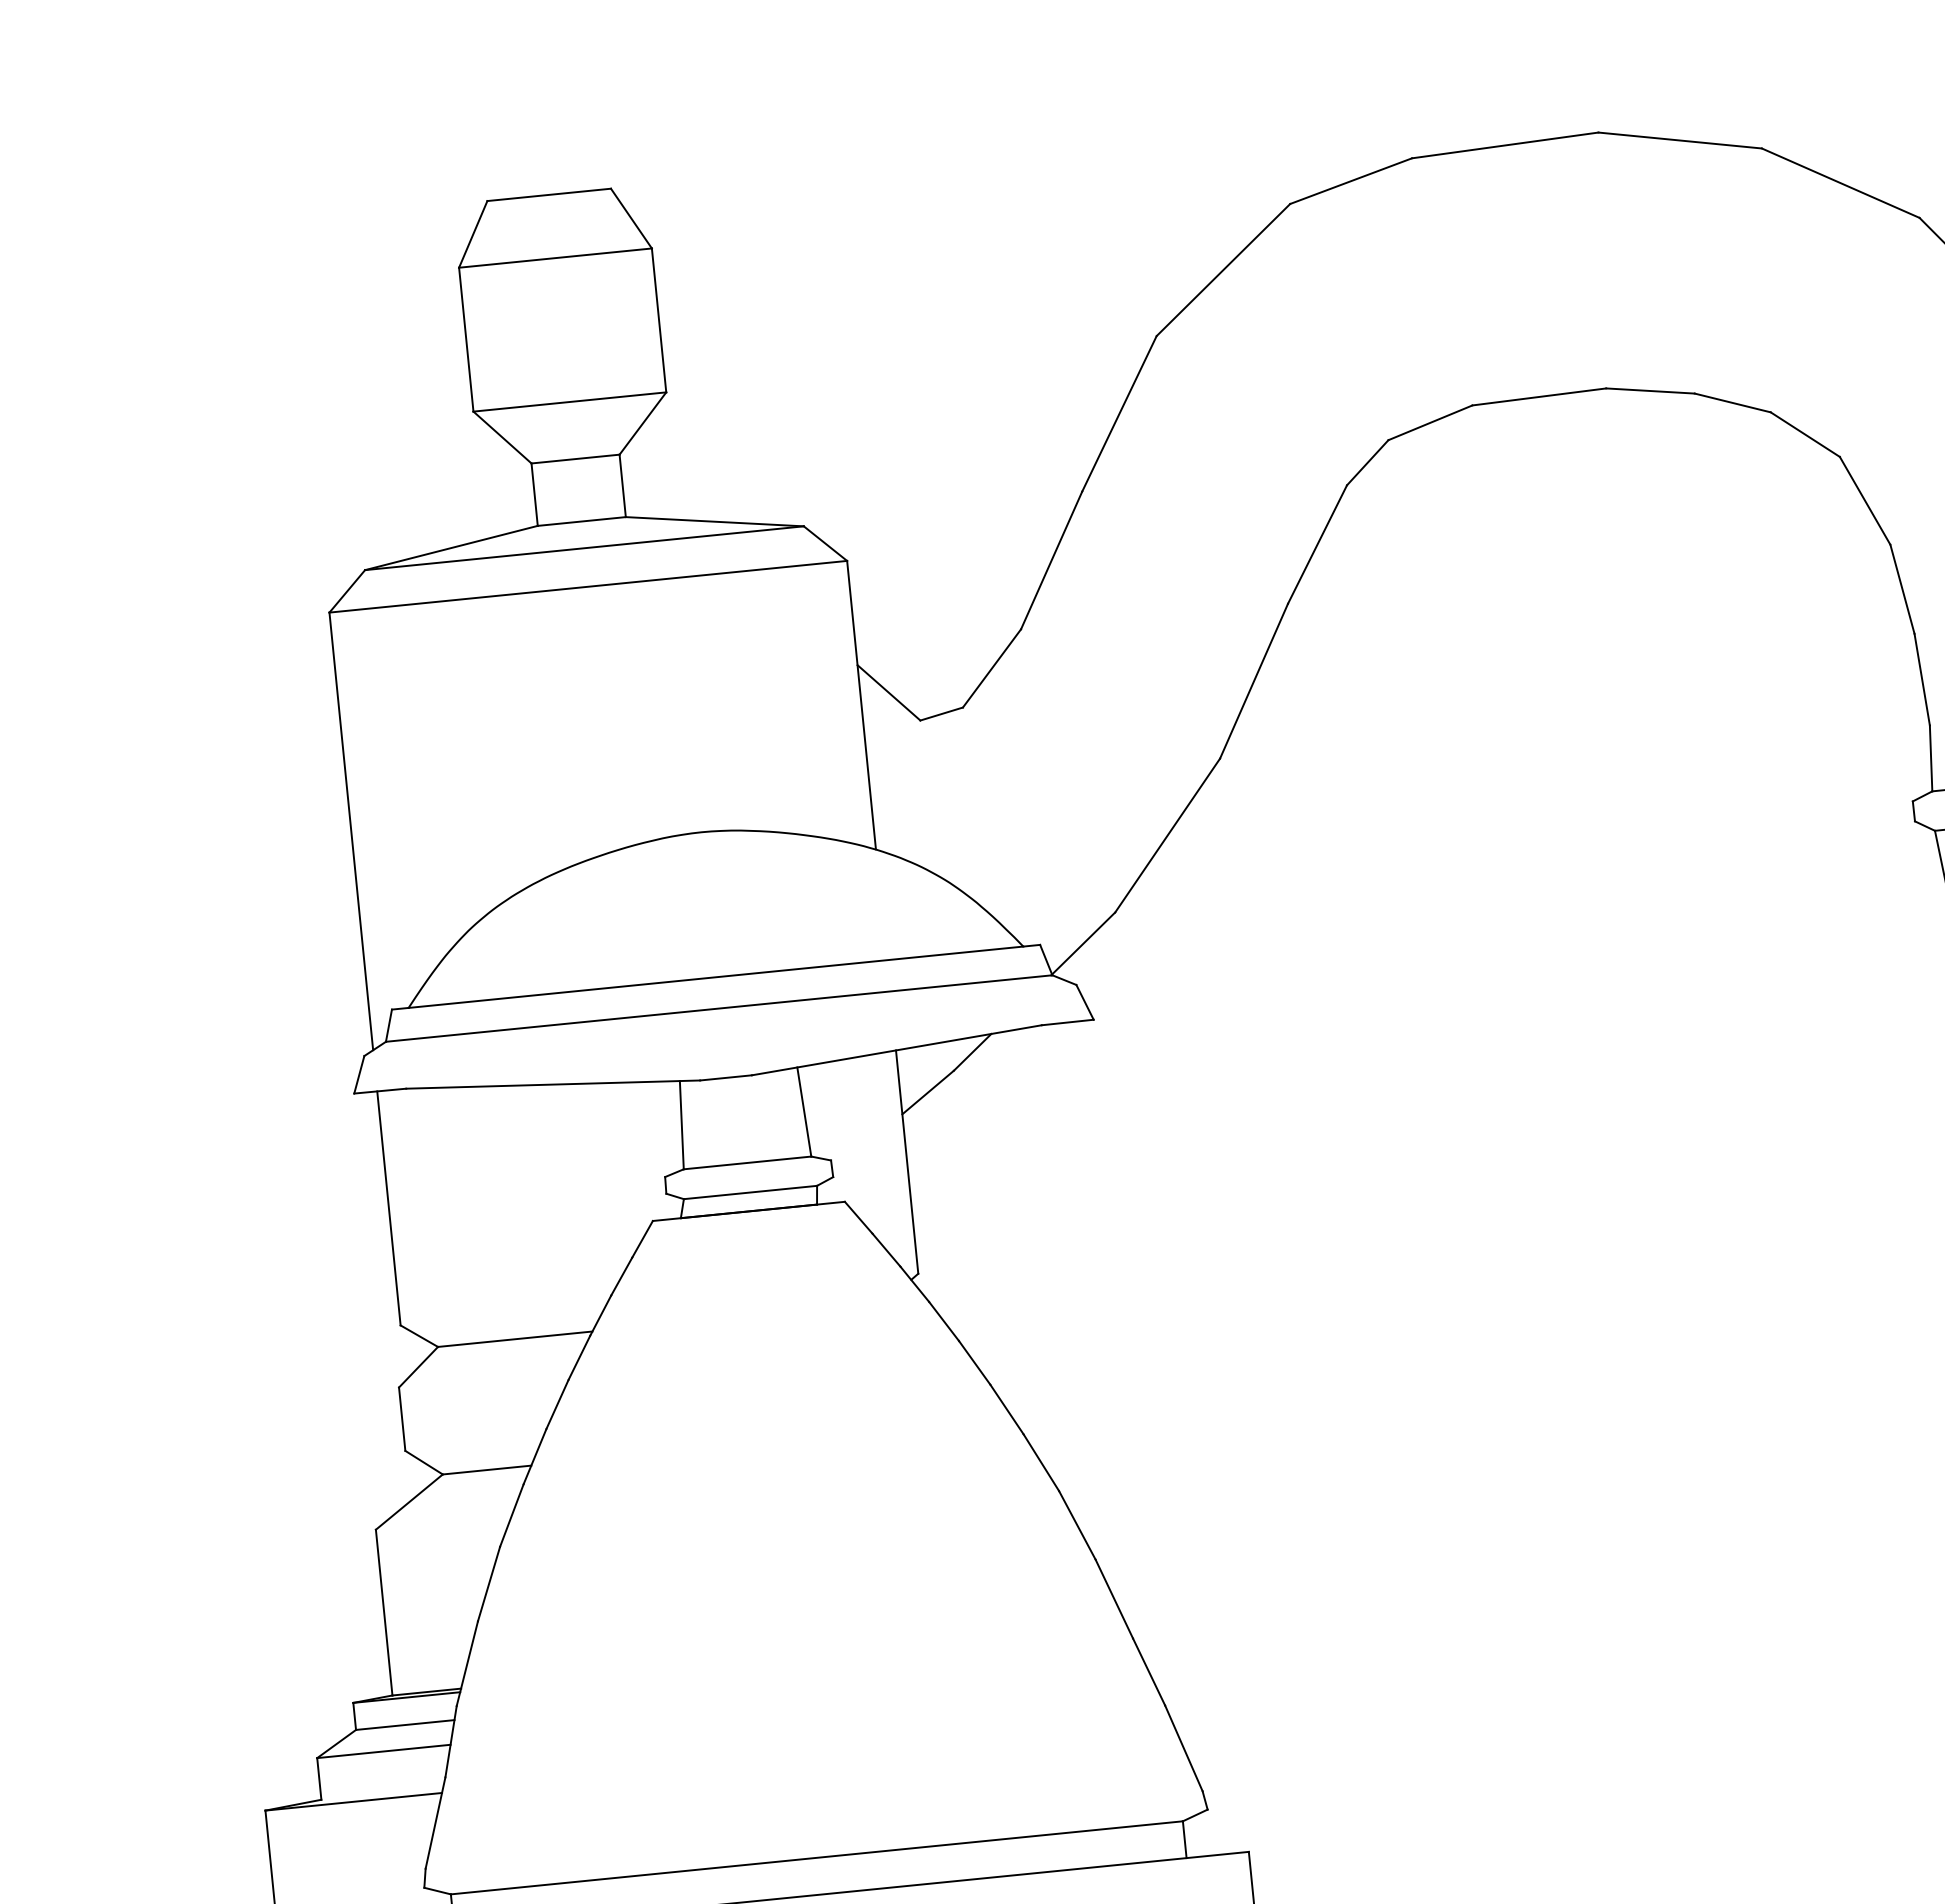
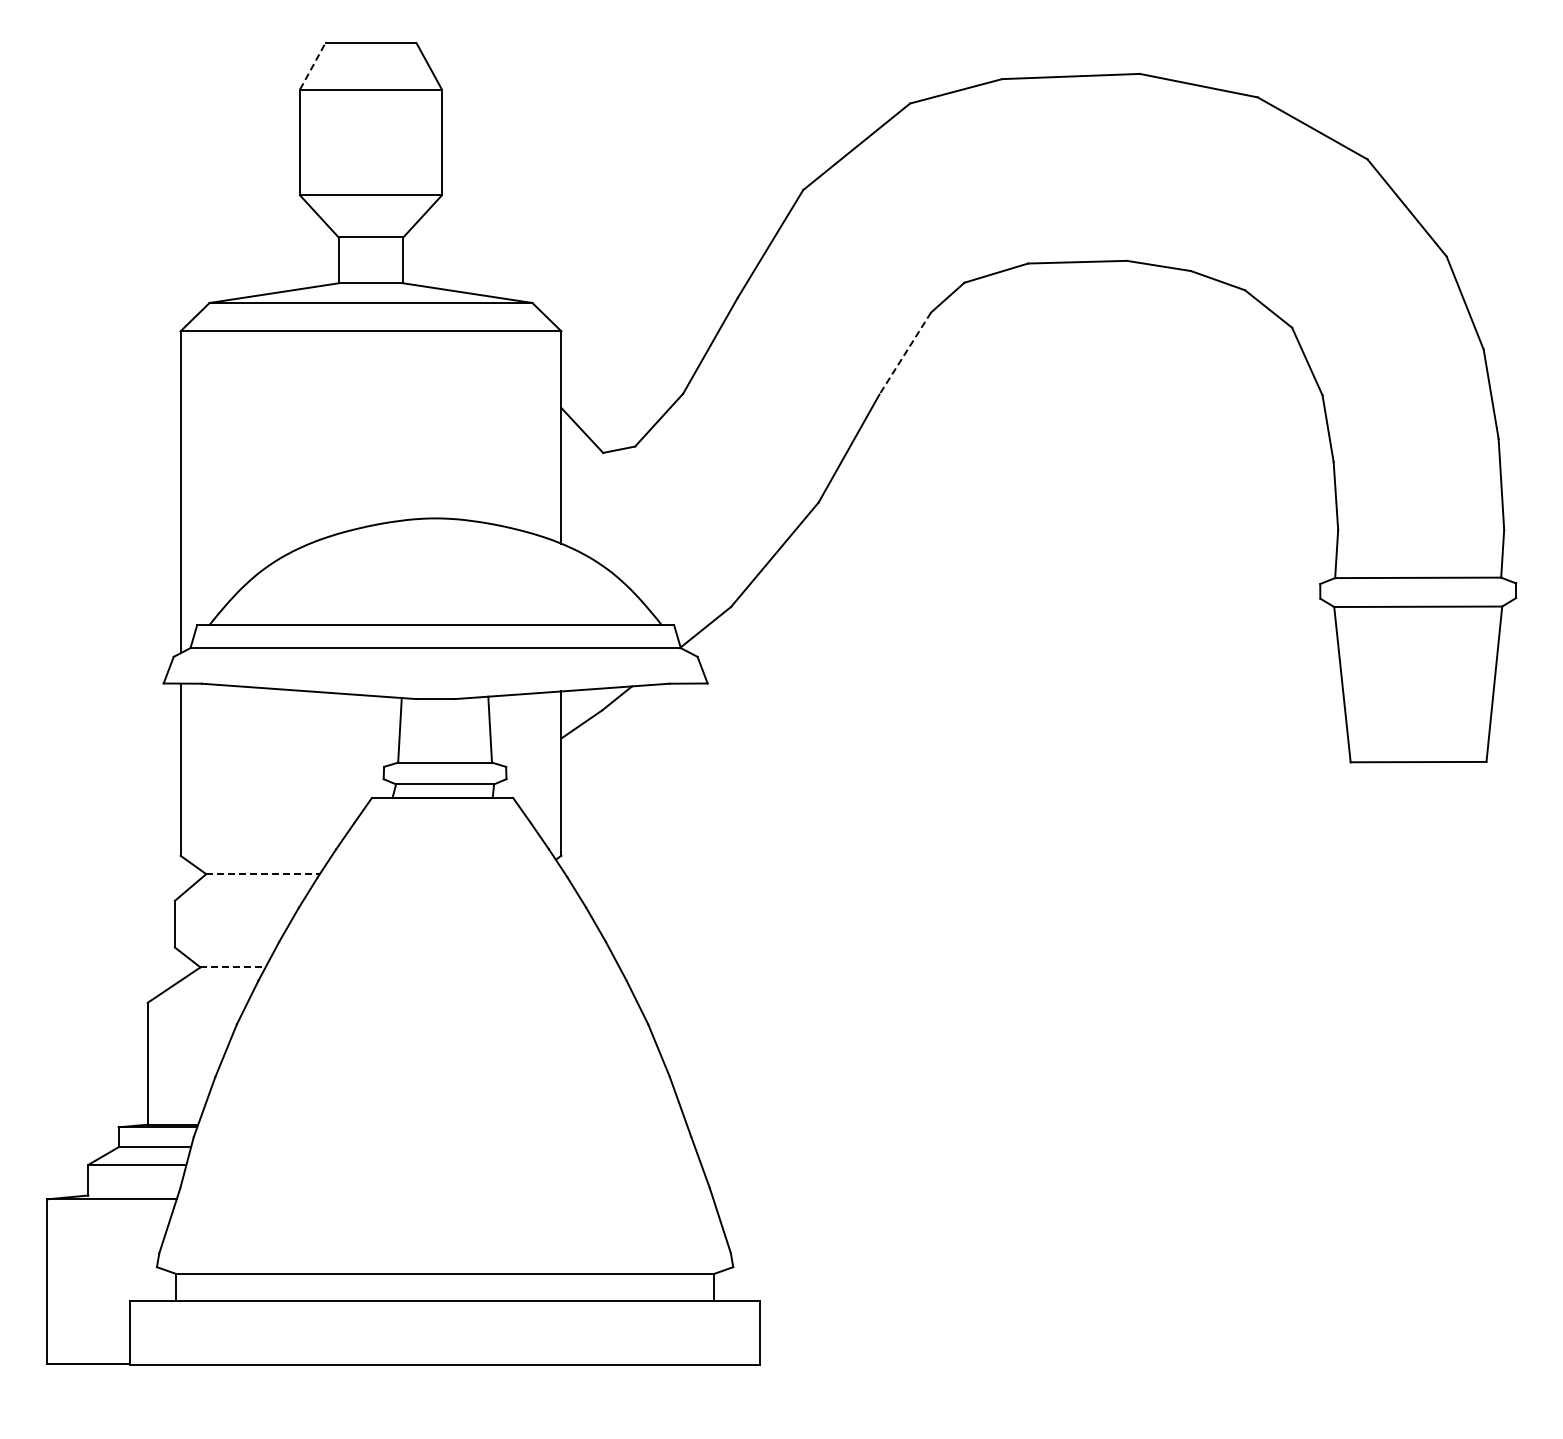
line: (472, 234) -> (312, 66), solid -> dashed
line: (1316, 545) -> (904, 354), solid -> dashed
line: (515, 1339) -> (263, 874), solid -> dashed
line: (487, 1470) -> (233, 967), solid -> dashed

